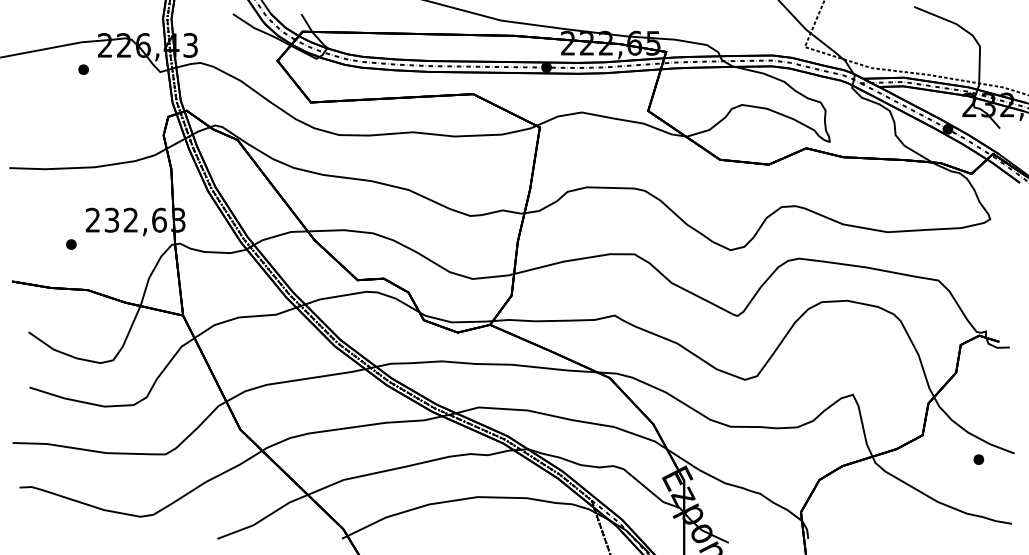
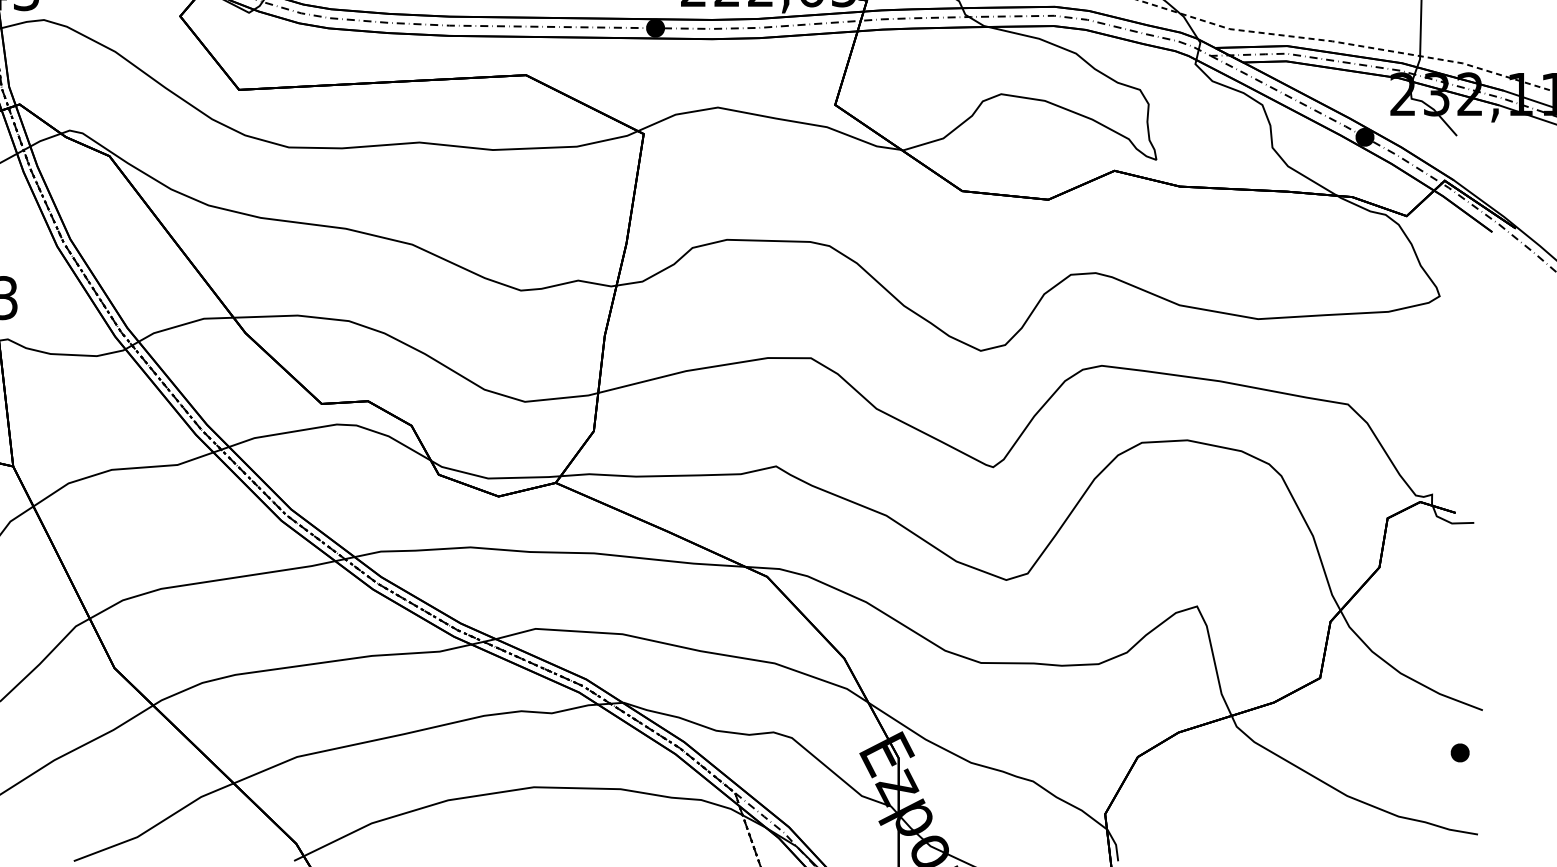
part: (978, 459) -> (1459, 752), moved

